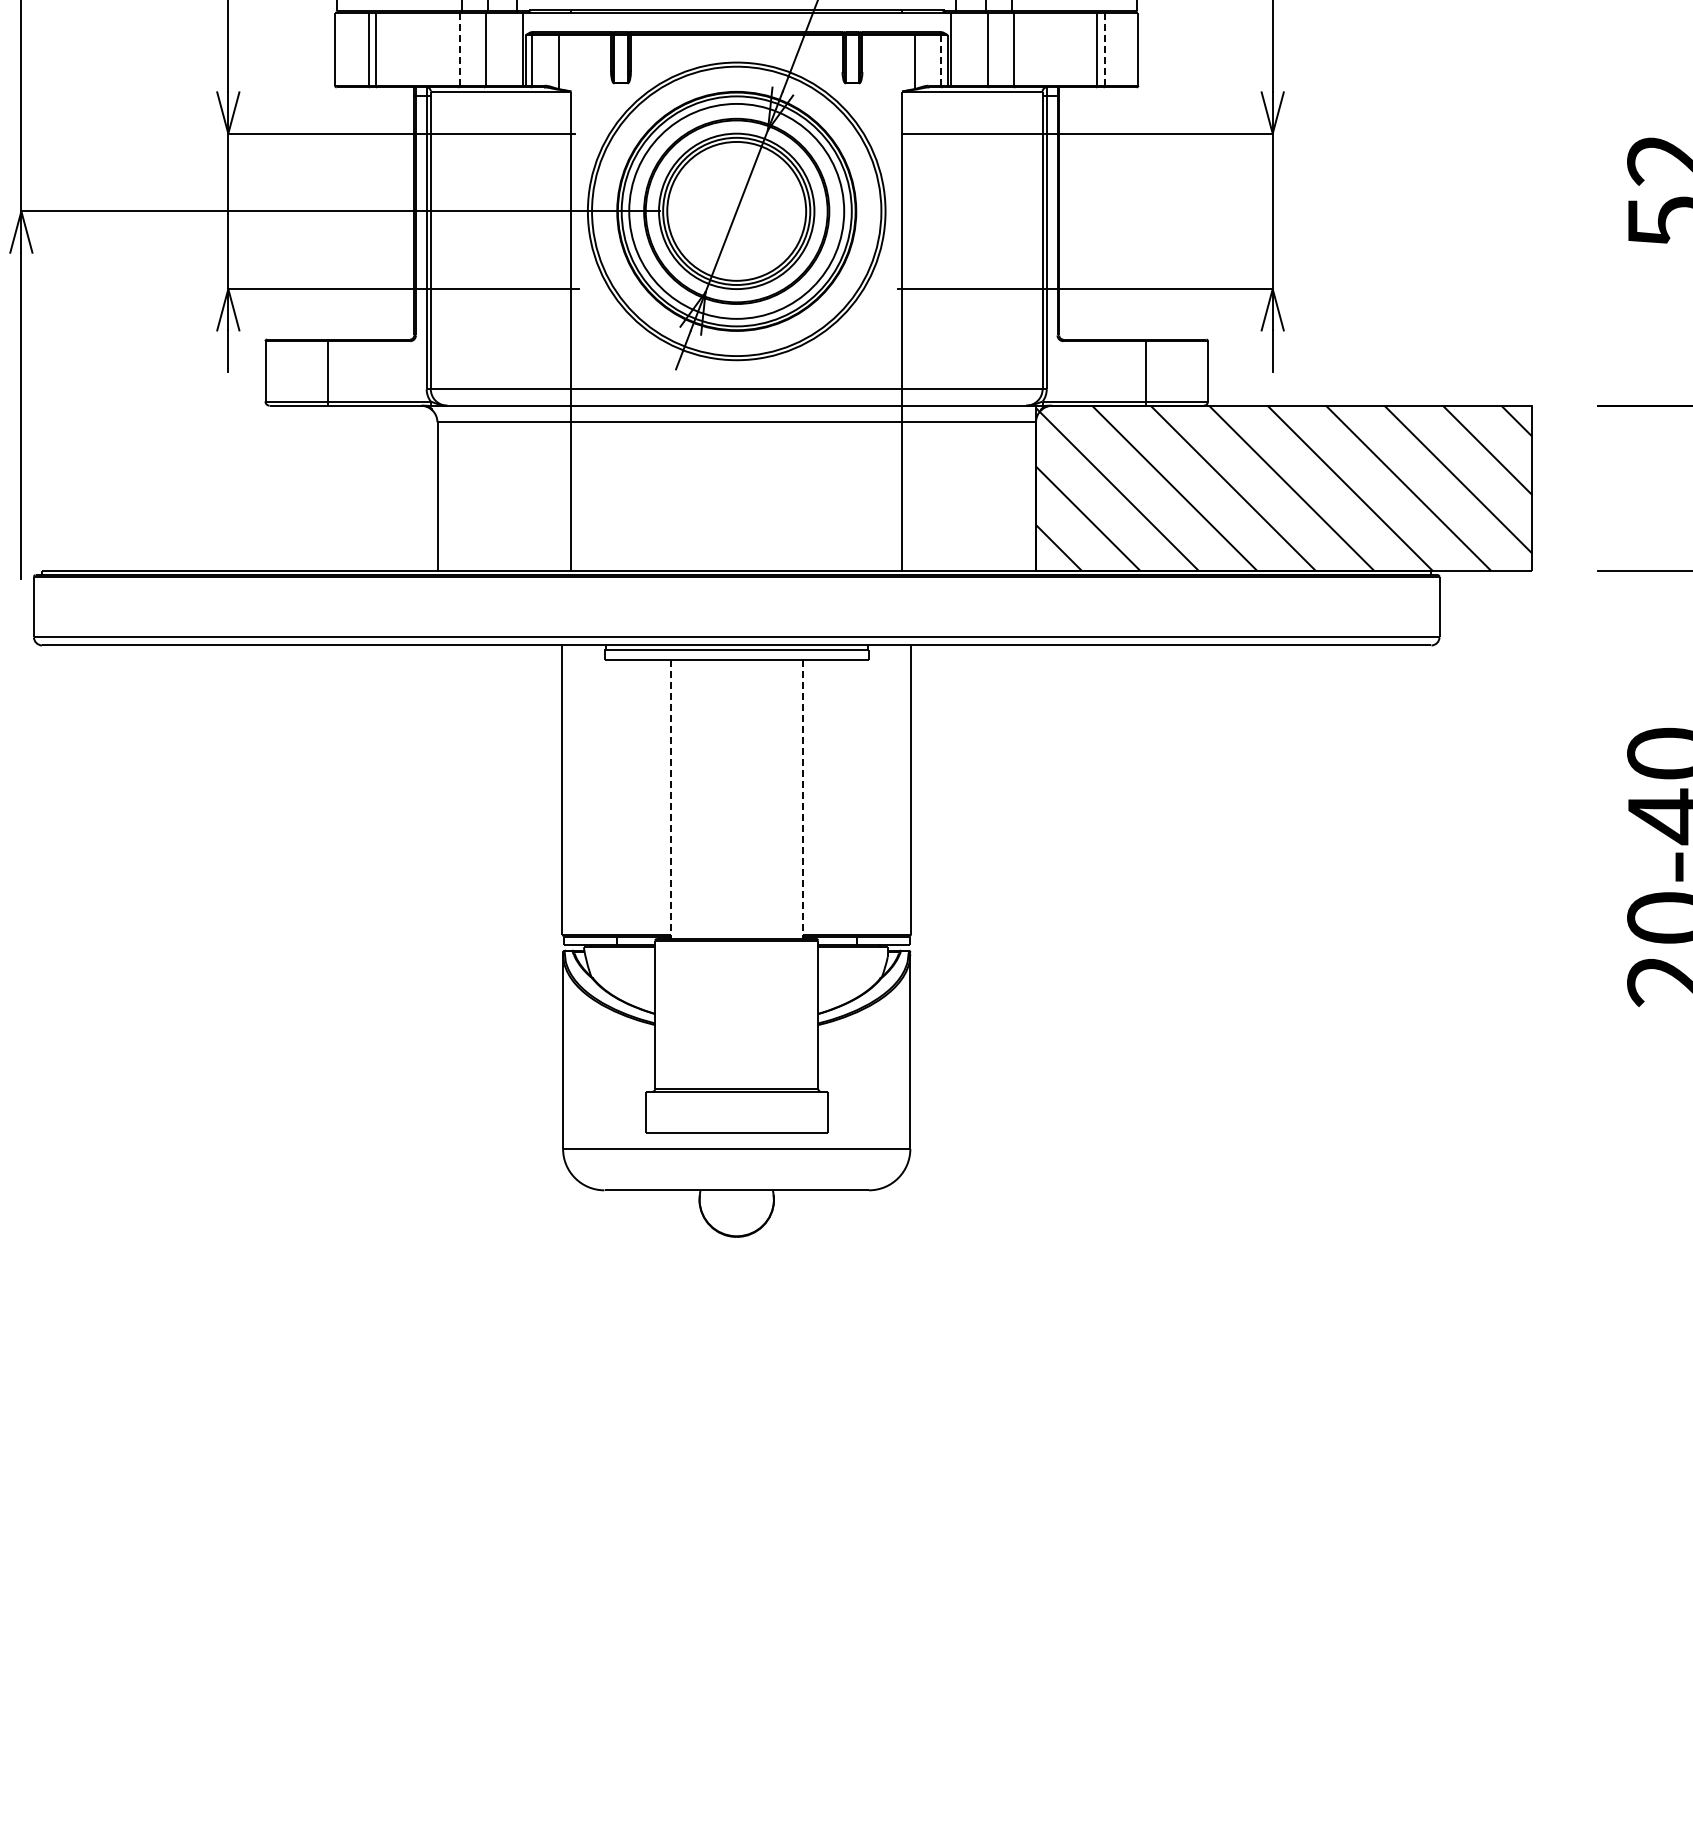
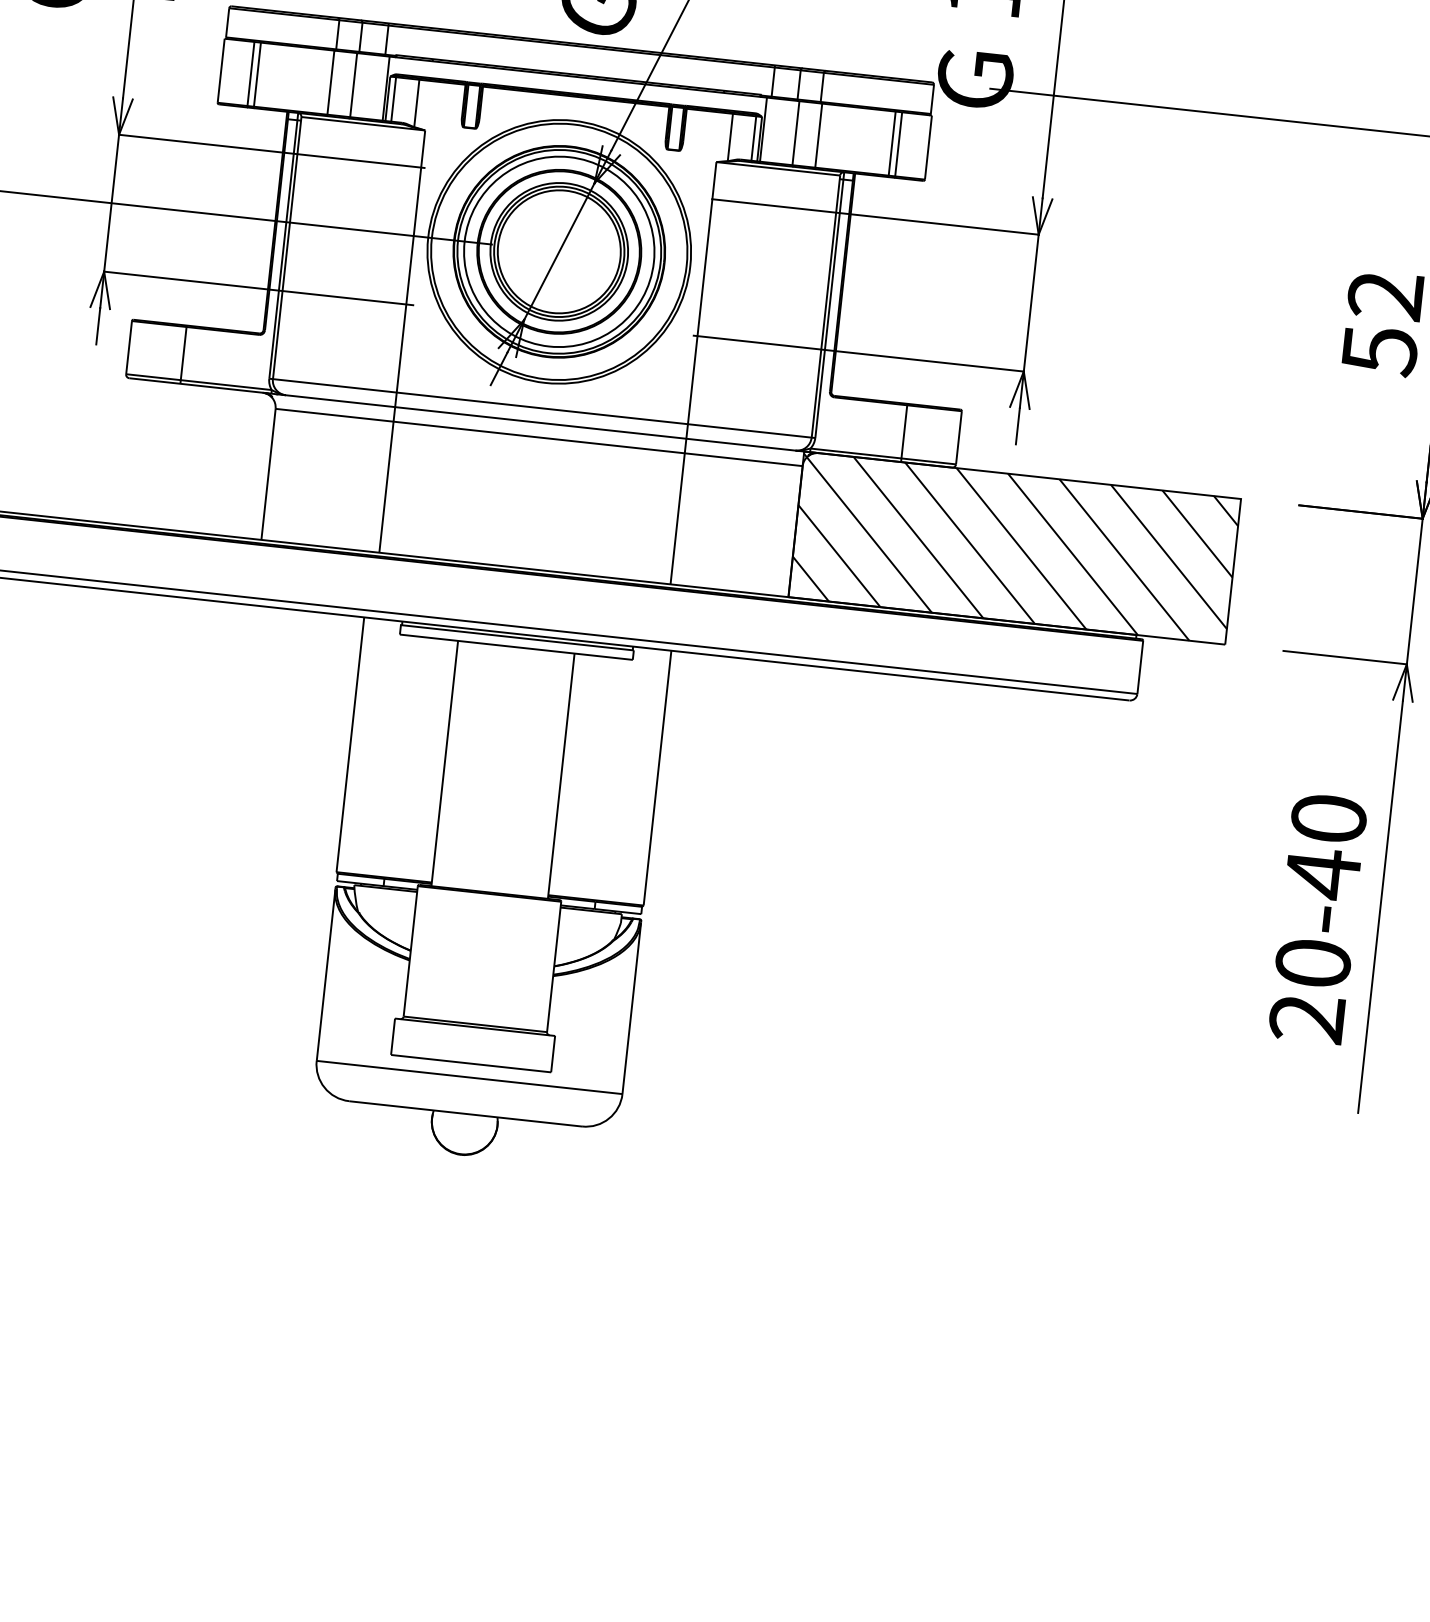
line: (459, 49) -> (330, 82), dashed -> solid
line: (1104, 49) -> (898, 144), dashed -> solid
line: (941, 61) -> (753, 139), dashed -> solid
line: (670, 800) -> (444, 764), dashed -> solid
line: (802, 800) -> (560, 776), dashed -> solid

